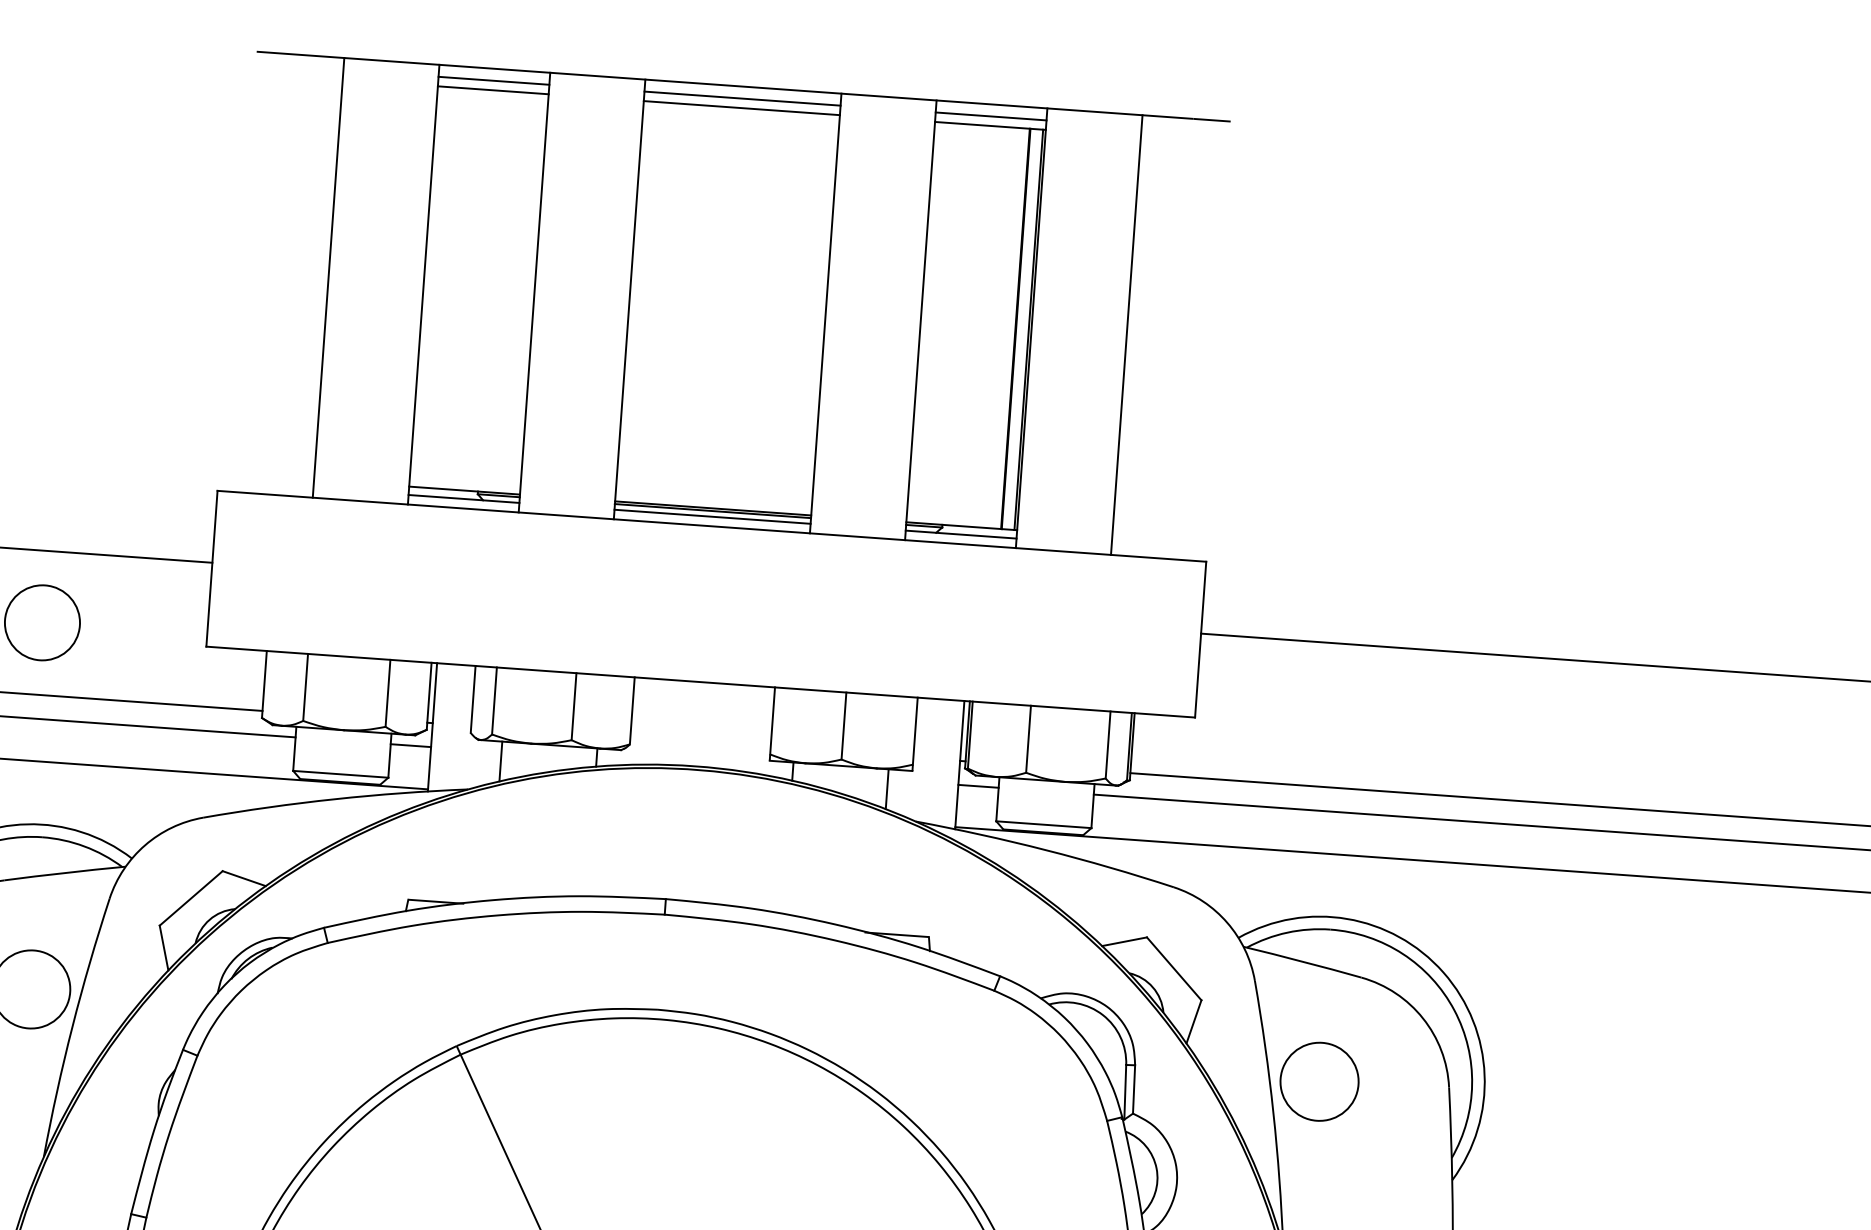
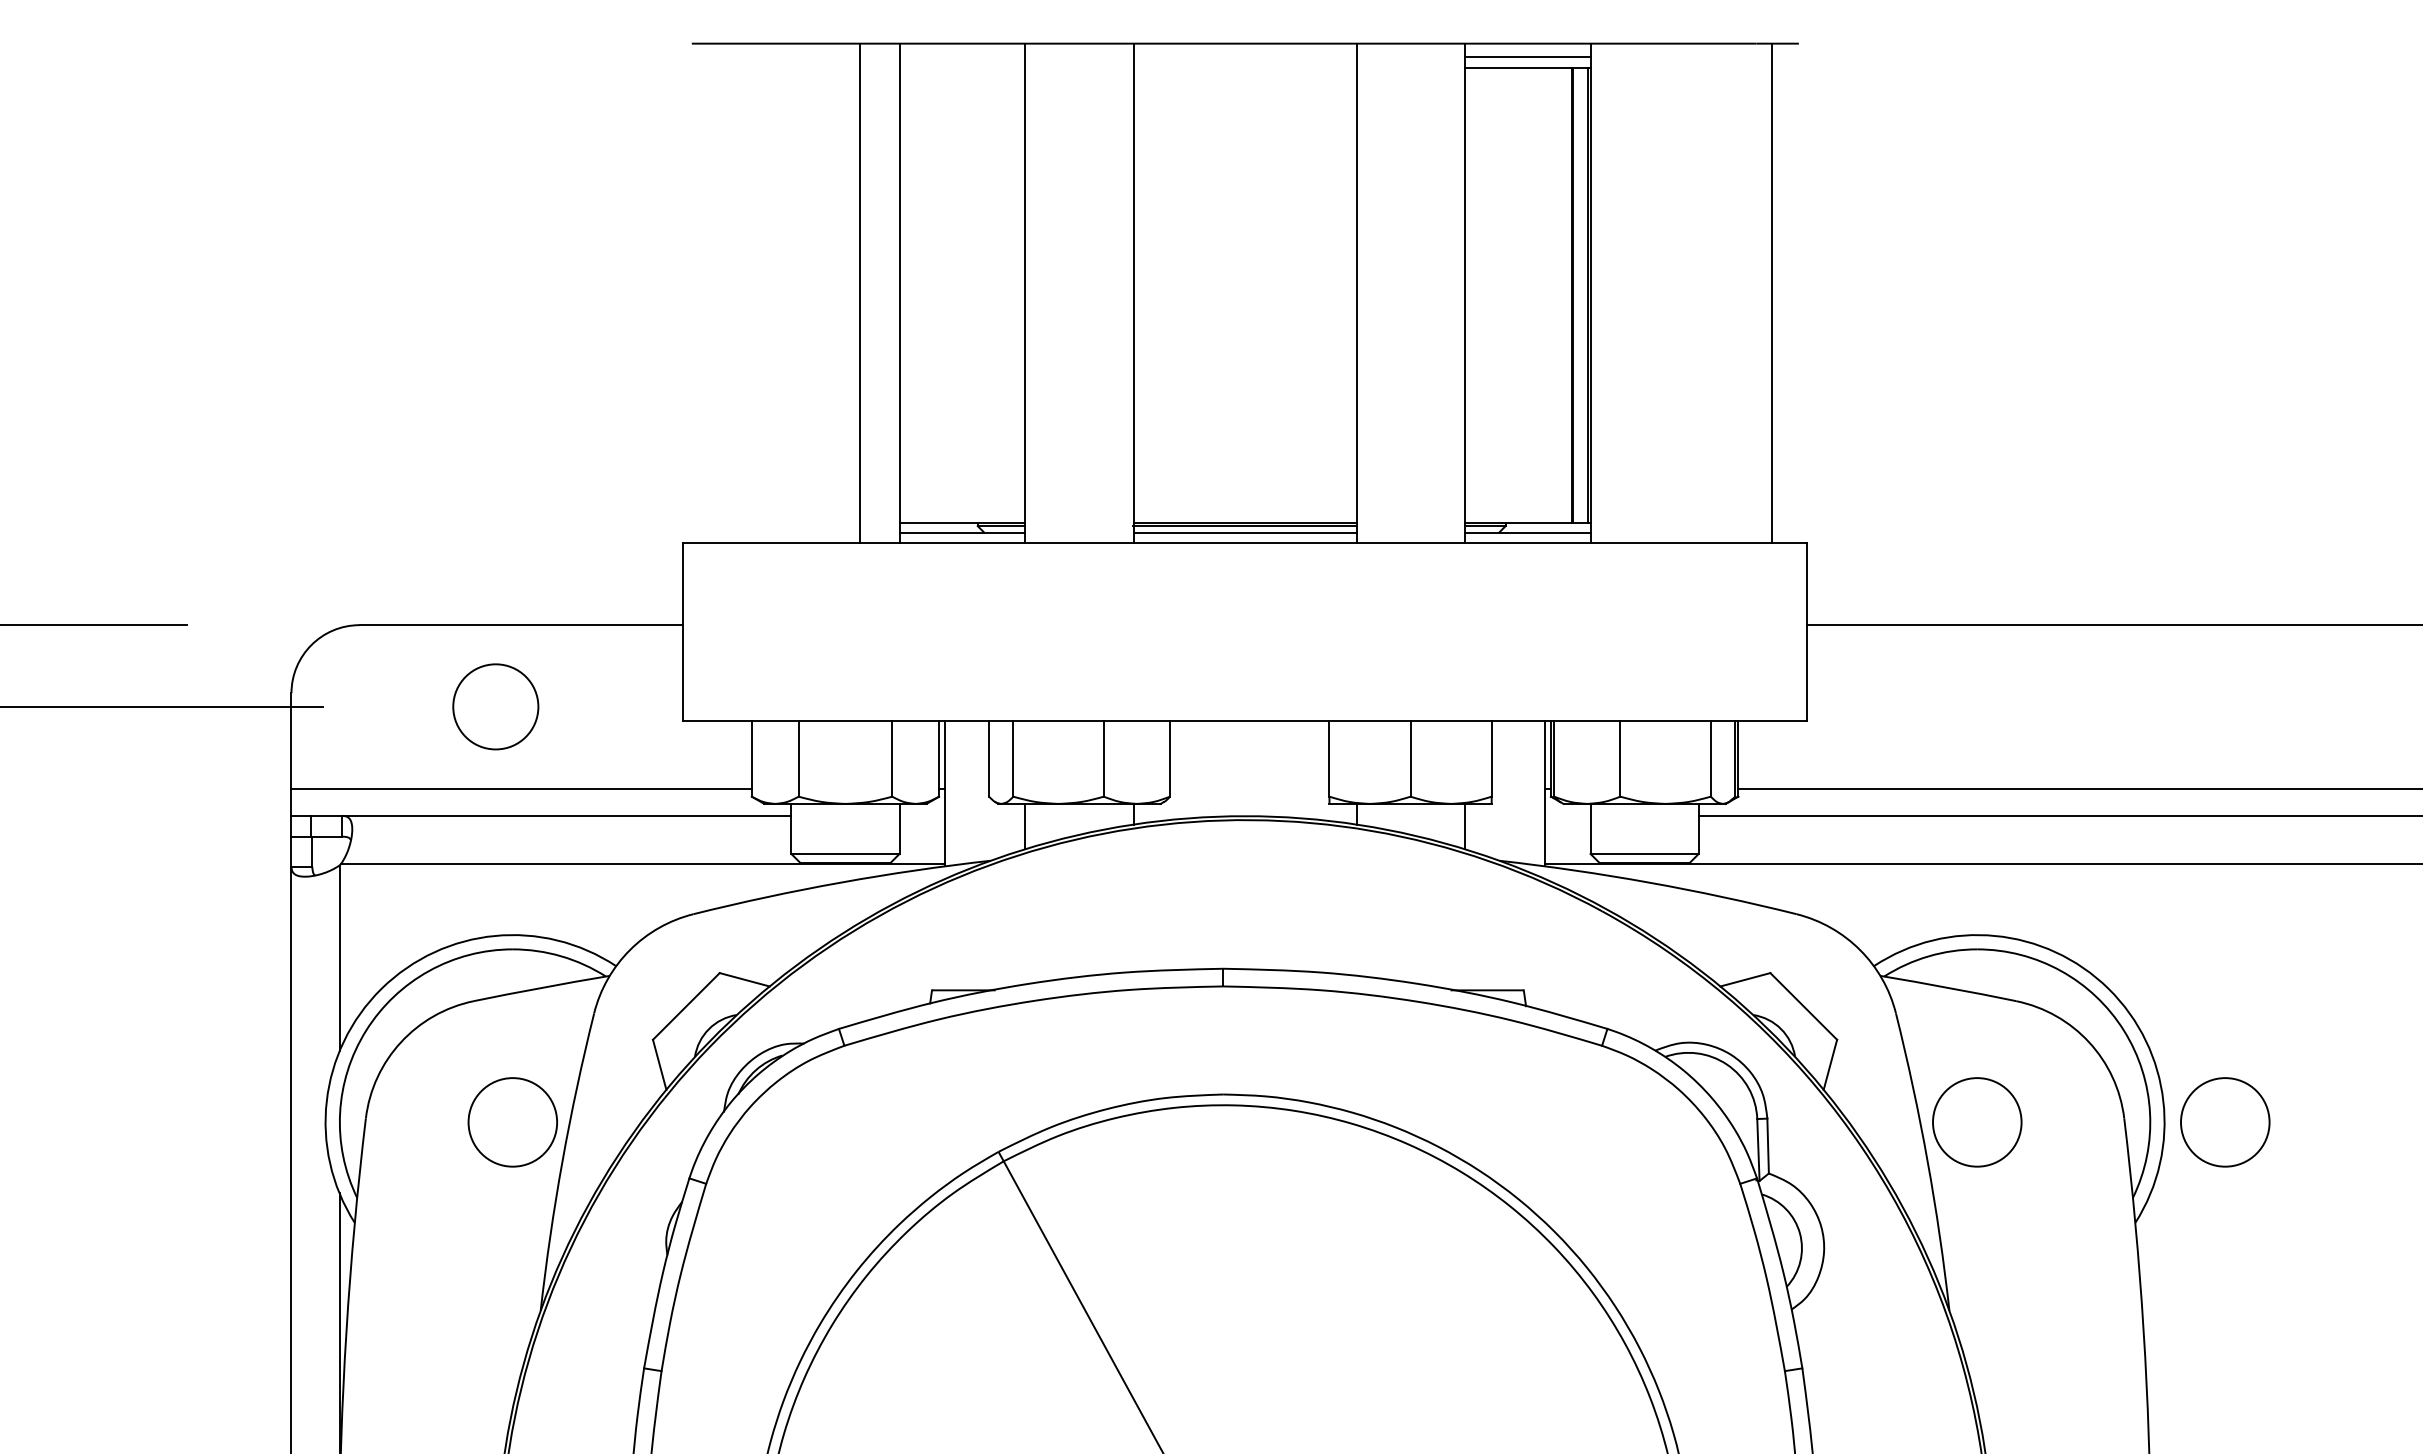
line: (493, 80) -> (962, 57), removed
line: (493, 90) -> (962, 68), removed
line: (742, 98) -> (1244, 57), removed
line: (741, 108) -> (1244, 68), removed
line: (328, 277) -> (860, 293), moved
line: (1126, 335) -> (1771, 293), moved
line: (410, 745) -> (922, 815), removed
line: (978, 785) -> (1567, 815), removed
circle: (1537, 1097) -> (2225, 1122), added

